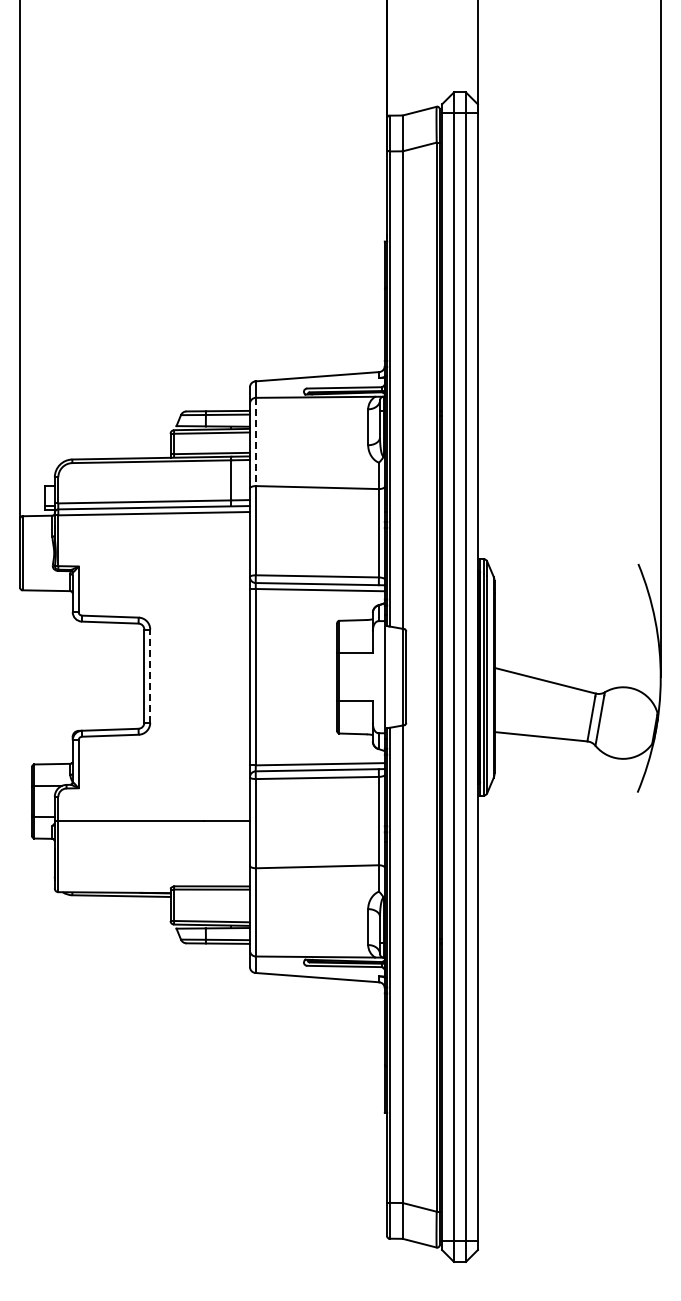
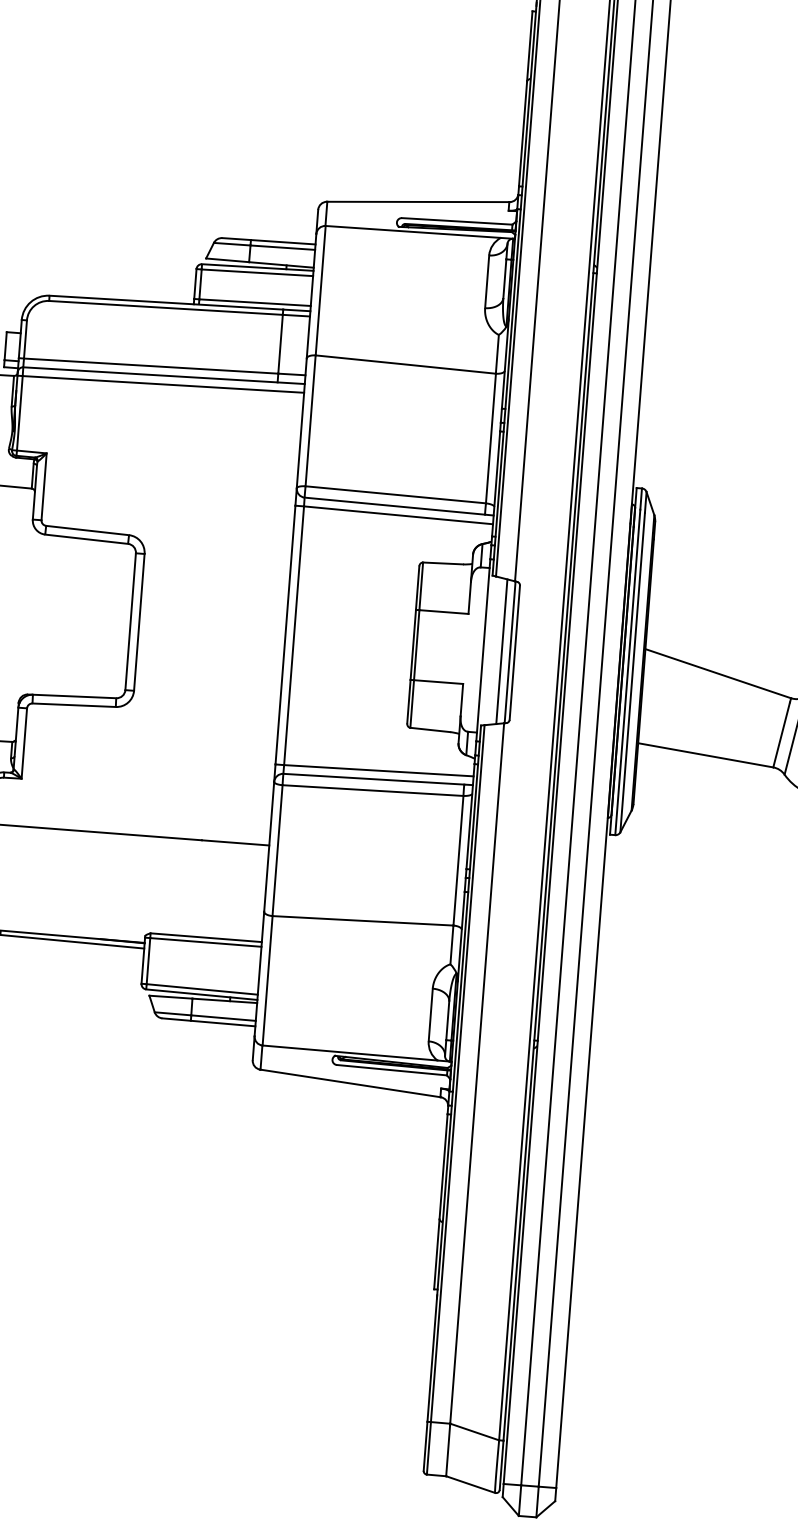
line: (255, 442) -> (320, 291), dashed -> solid
line: (150, 676) -> (139, 622), dashed -> solid
line: (397, 676) -> (502, 650), added

